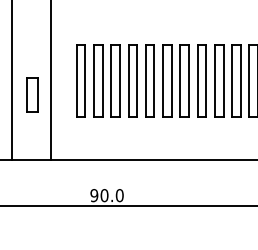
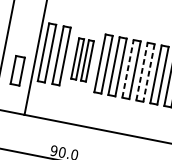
part: (62, 80) -> (46, 52), added
part: (106, 80) -> (82, 59), size x0.7
line: (163, 80) -> (128, 68), solid -> dashed
line: (180, 80) -> (142, 71), solid -> dashed
line: (189, 80) -> (149, 72), solid -> dashed
part: (32, 94) -> (17, 70), moved

